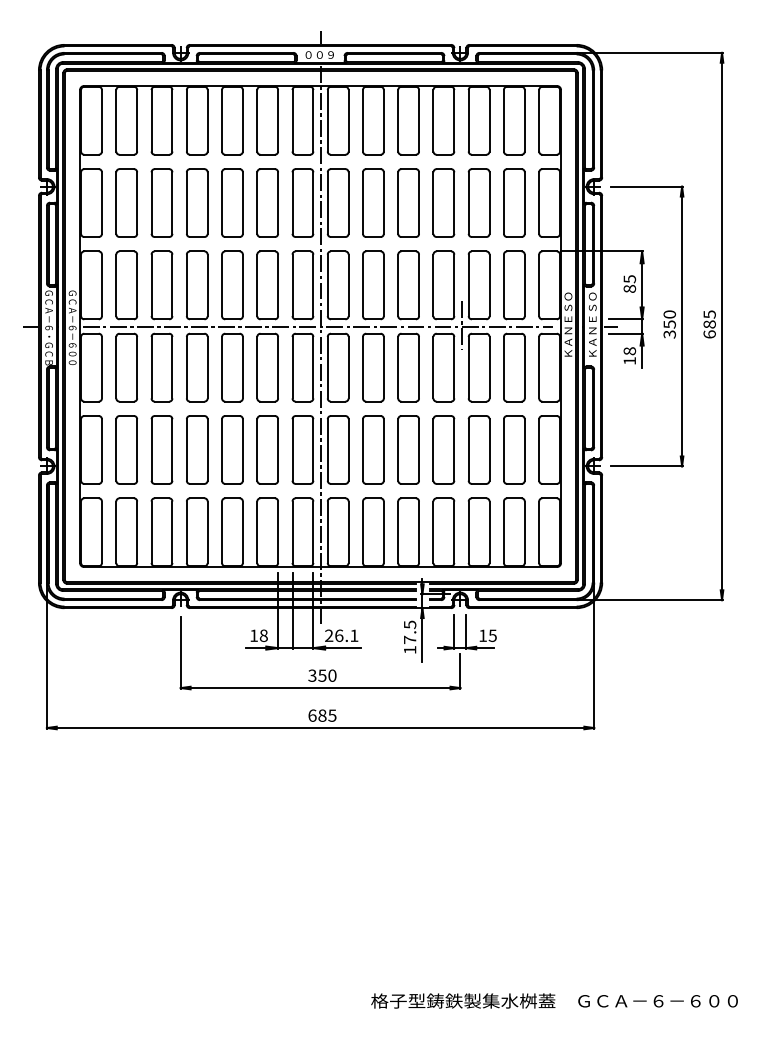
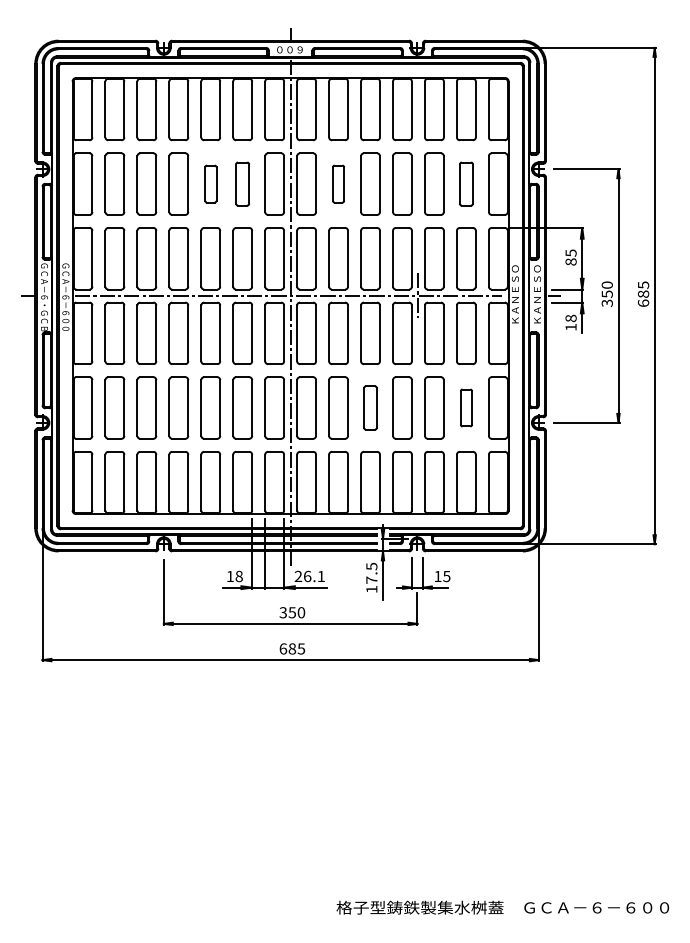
part: (232, 202) -> (210, 183), size x0.6
part: (267, 202) -> (242, 183), size x0.7
part: (373, 202) -> (338, 183), size x0.6
part: (514, 202) -> (466, 183), size x0.7
part: (408, 449) -> (370, 407), size x0.7
part: (514, 449) -> (466, 407), size x0.6

